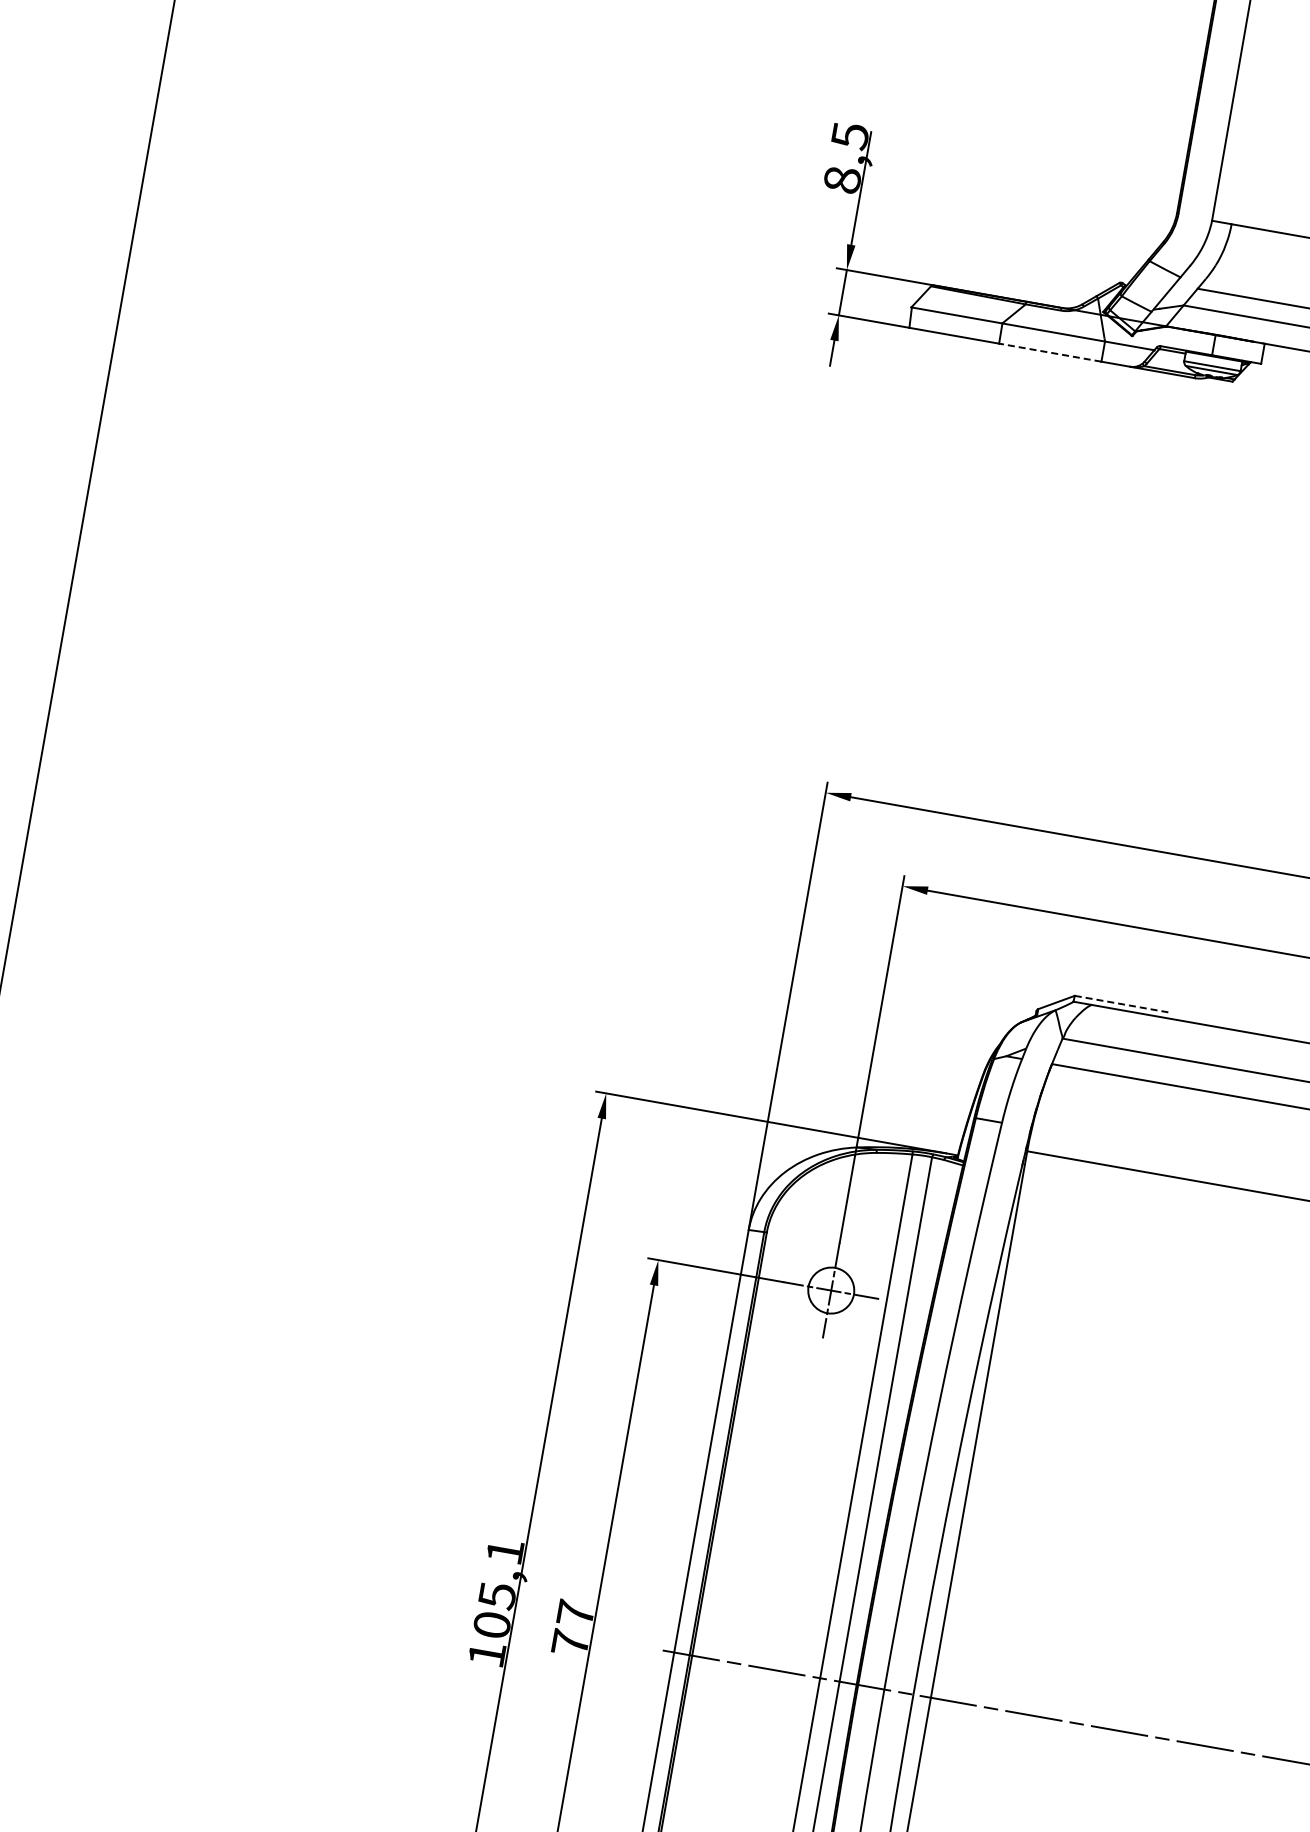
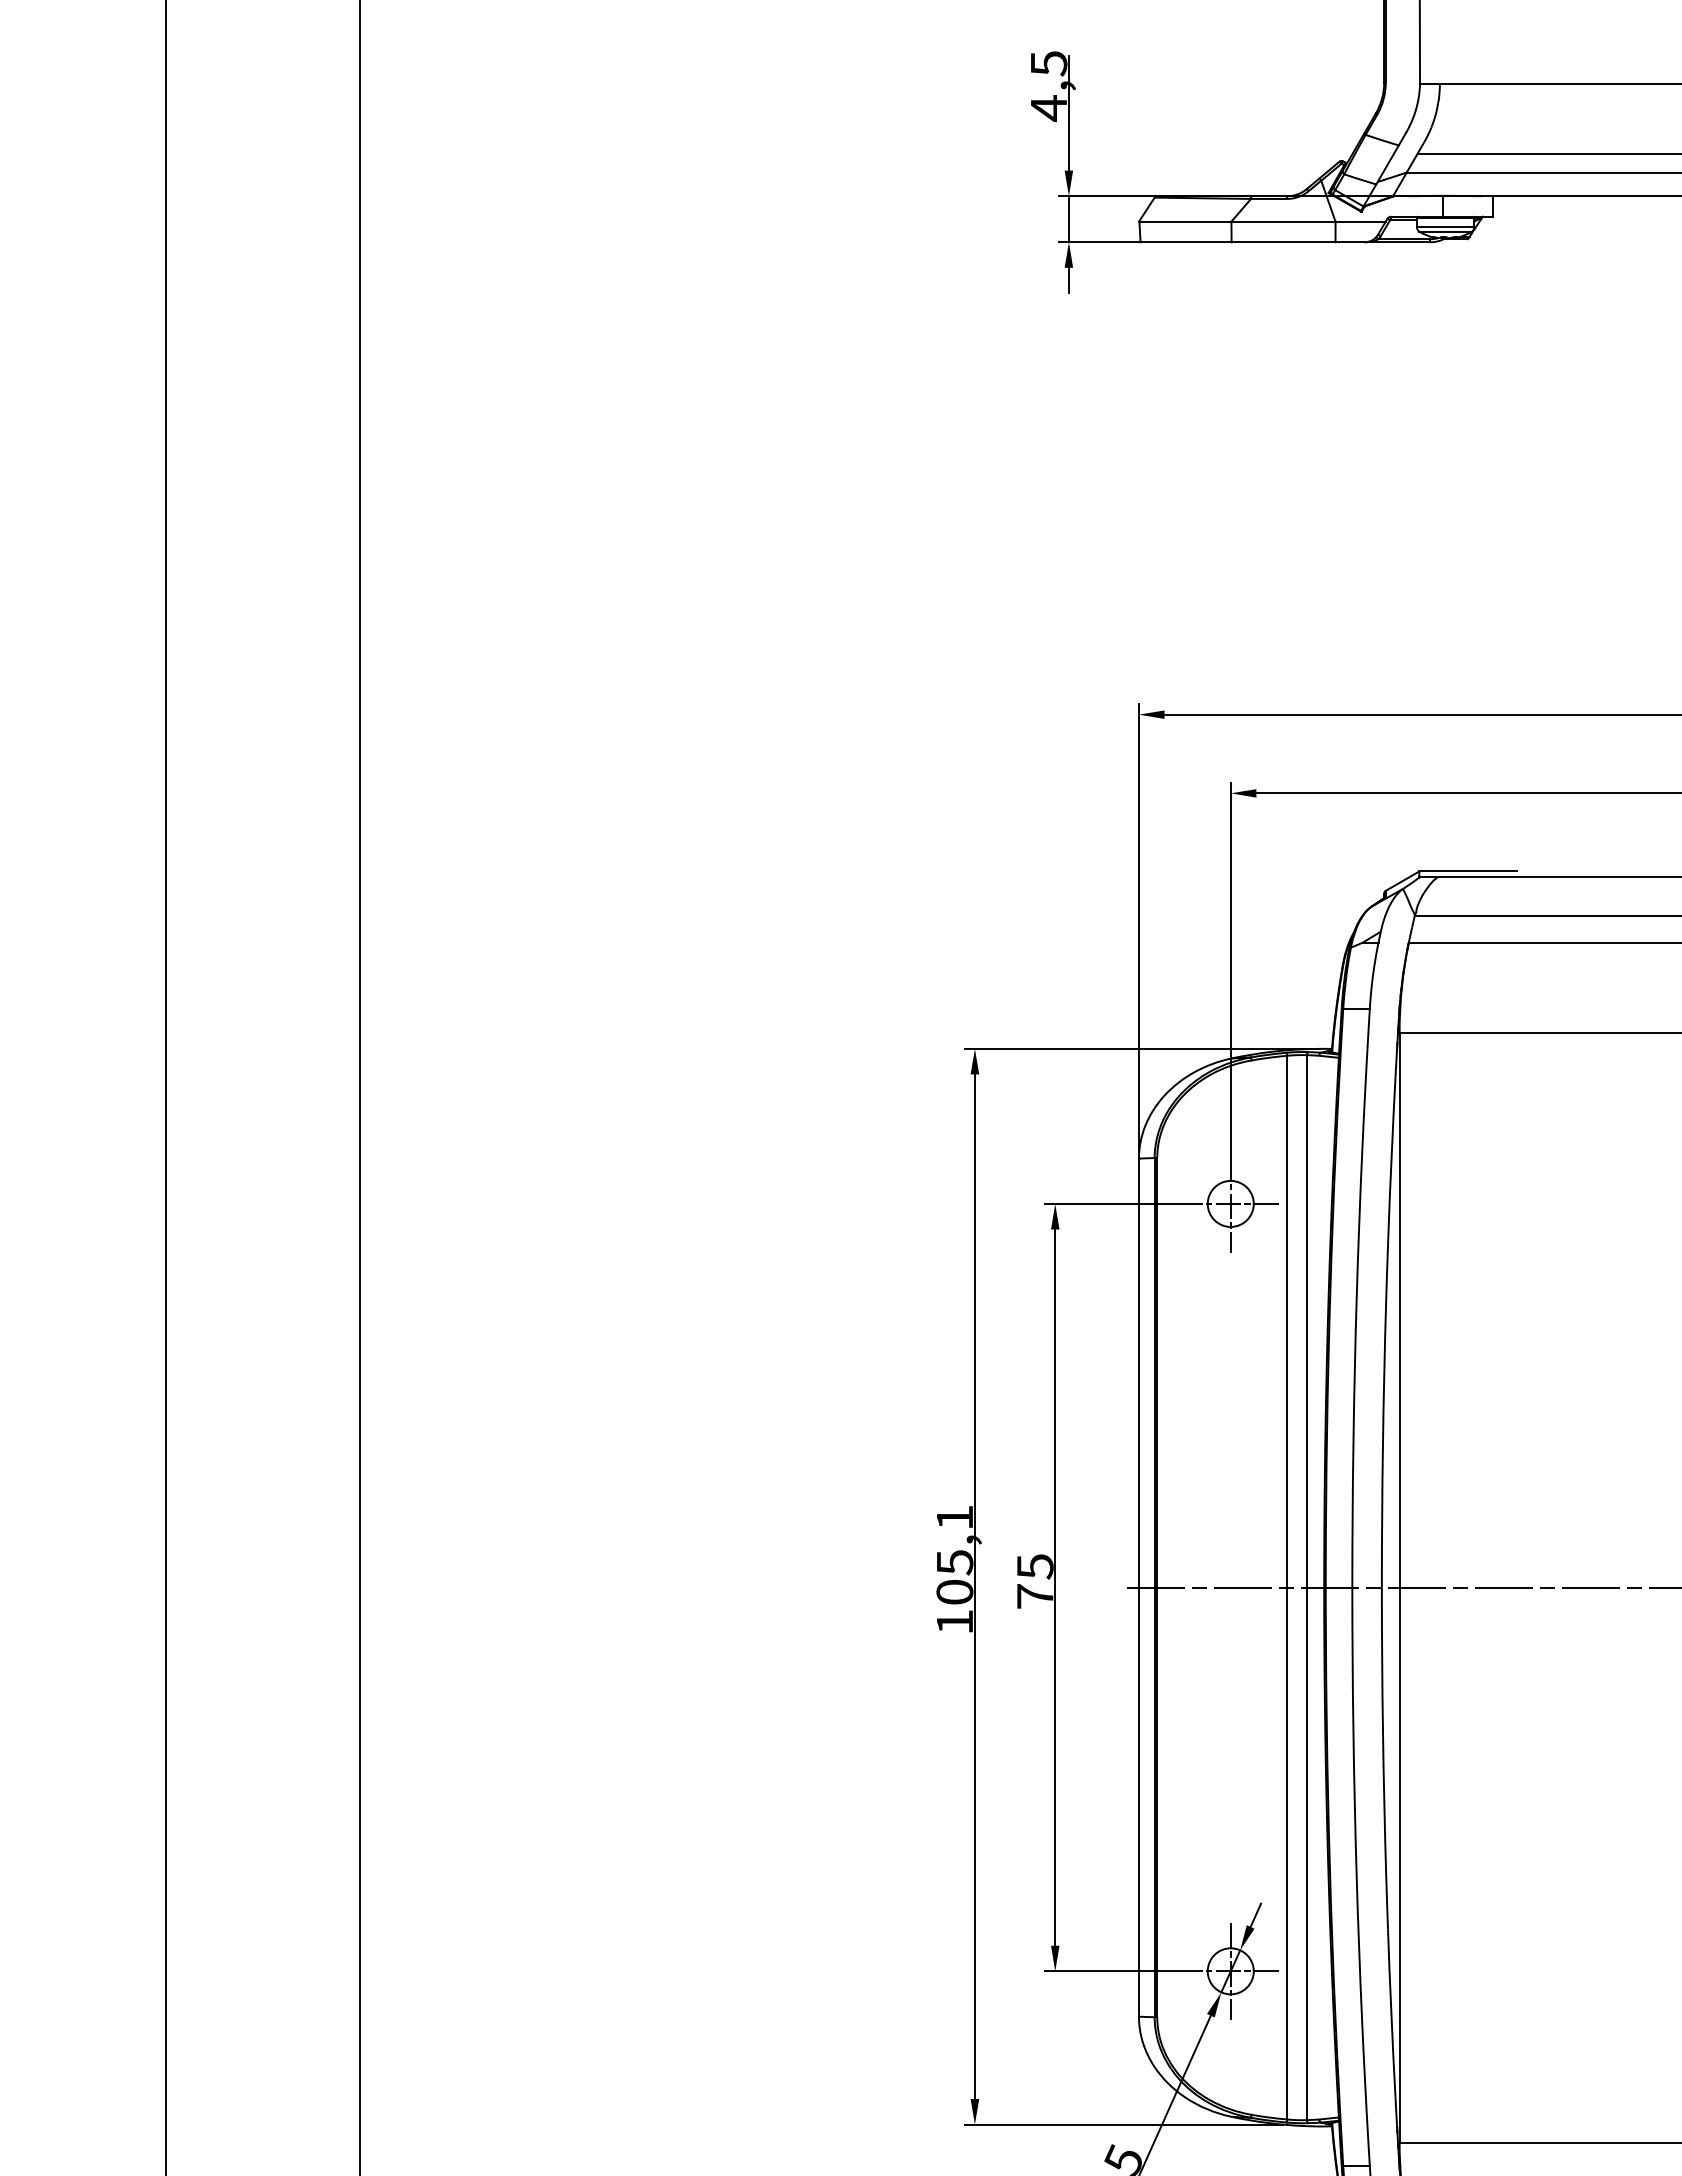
text: (841, 180) -> (1048, 108), 8,5 -> 4,5
line: (1050, 352) -> (1283, 242), dashed -> solid
line: (1123, 1004) -> (1468, 871), dashed -> solid
text: (576, 1613) -> (1035, 1566), 77 -> 75

